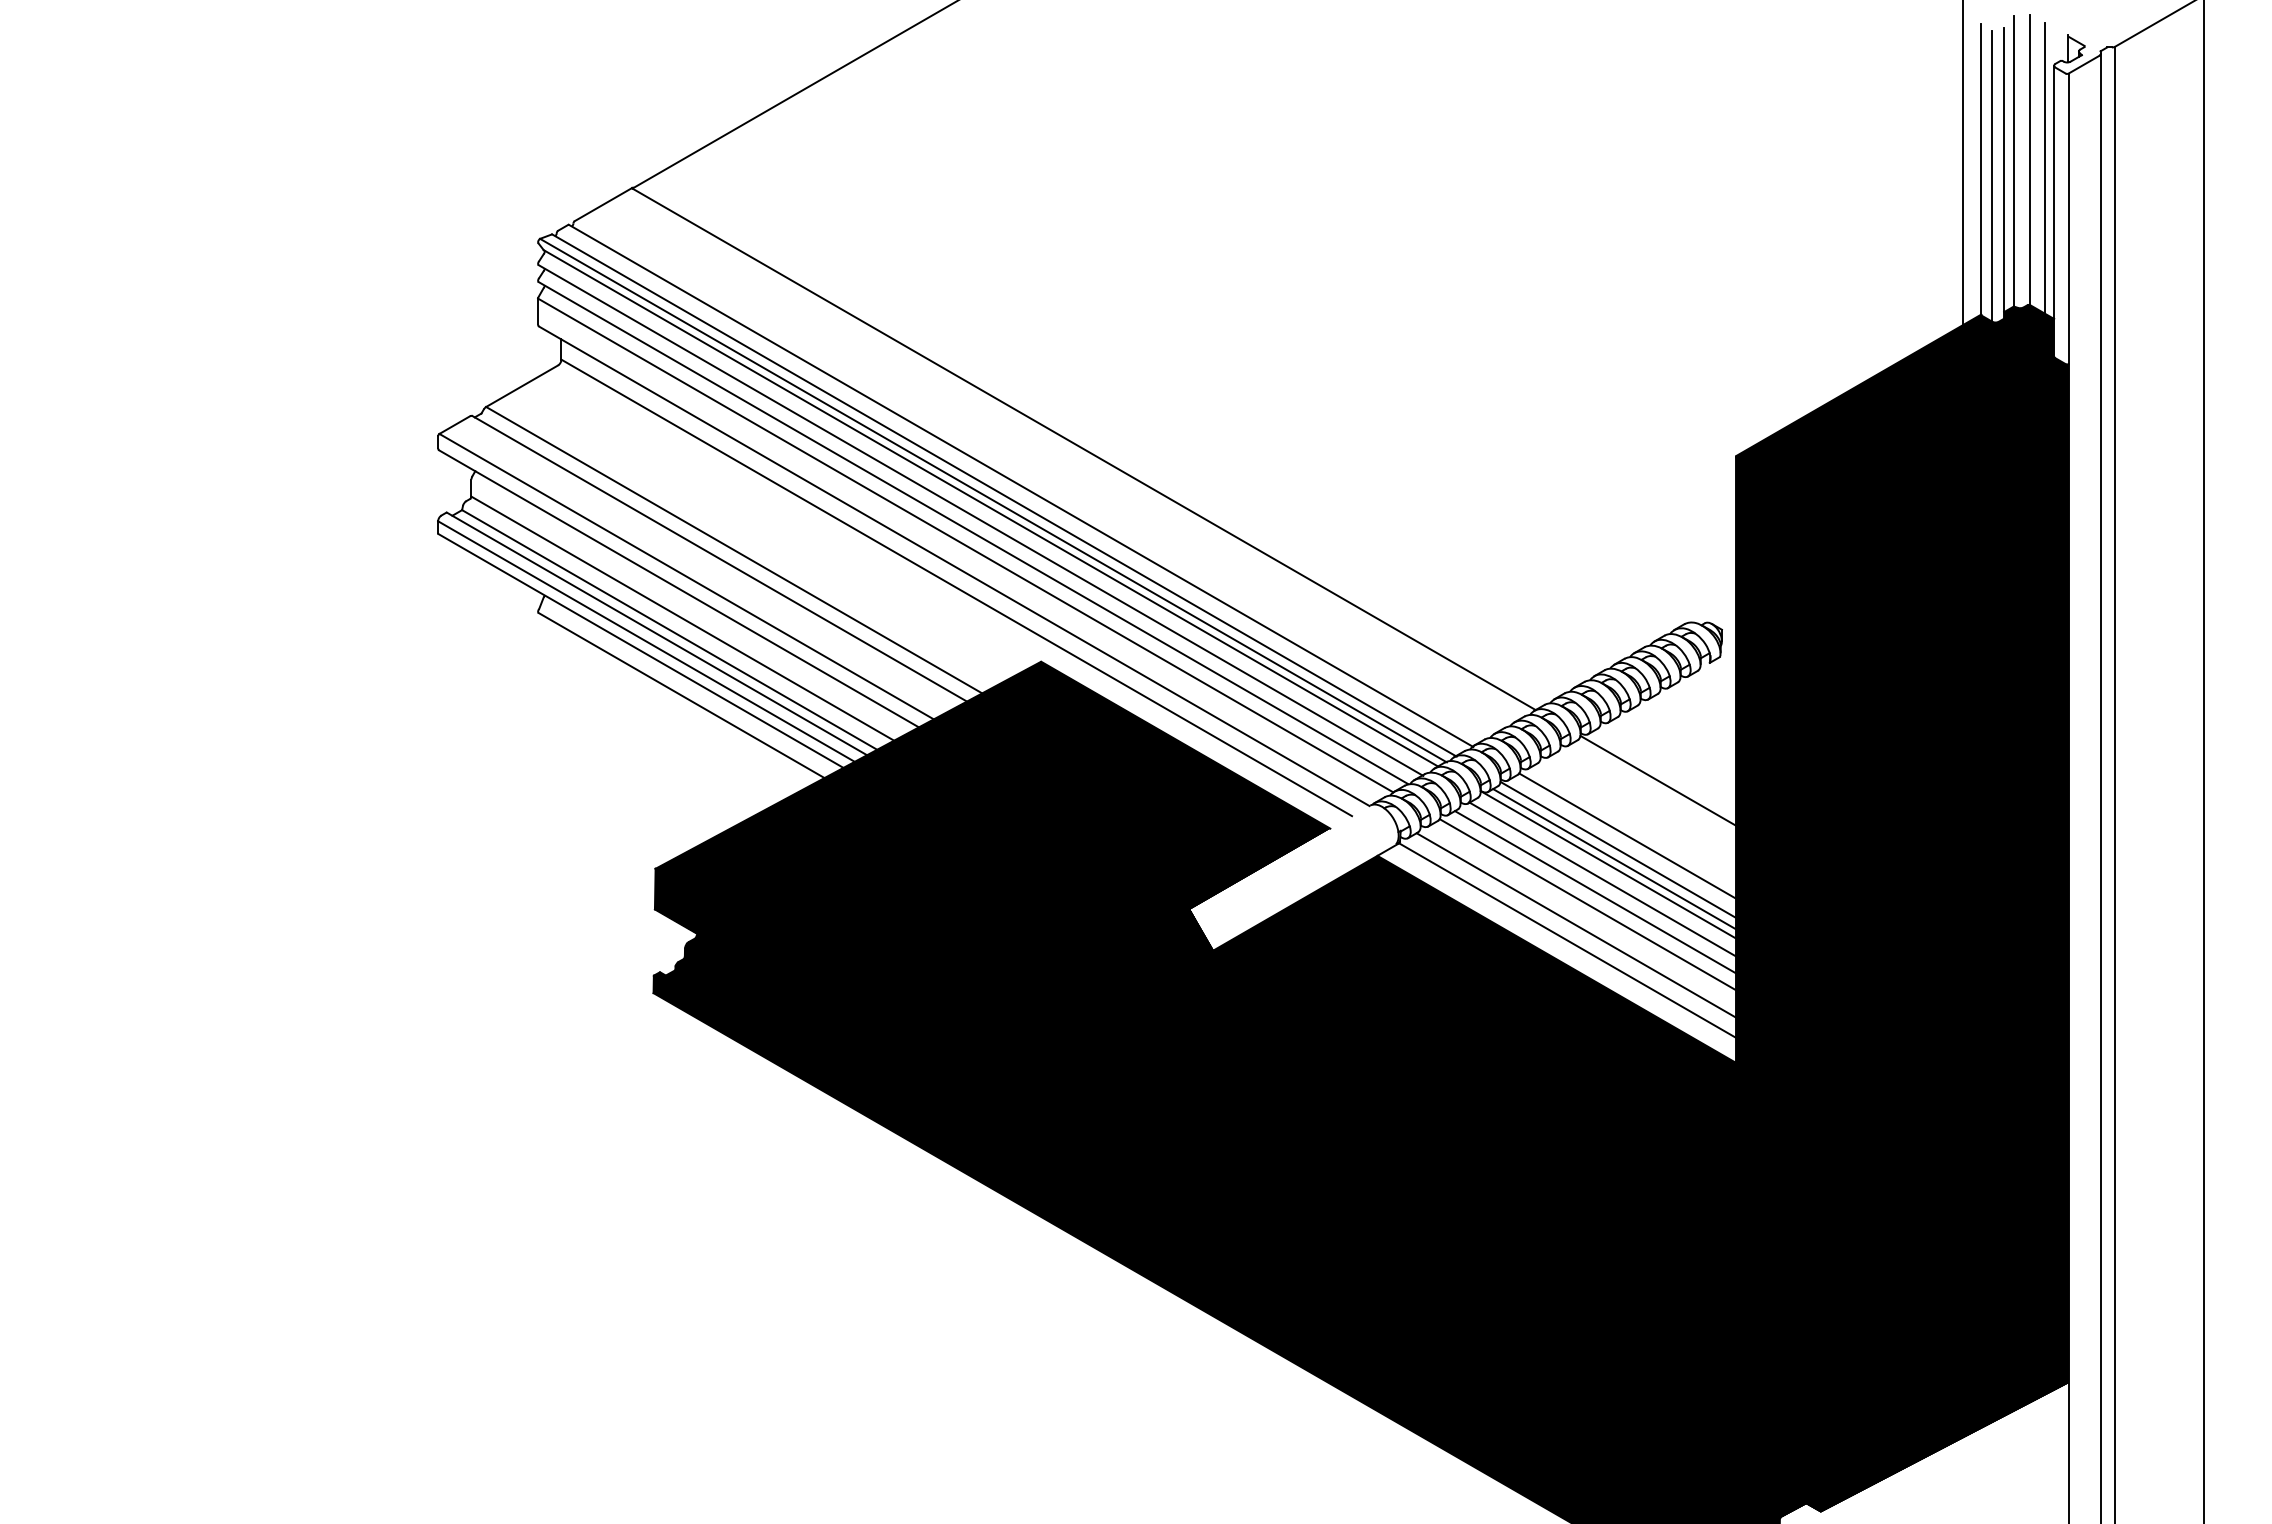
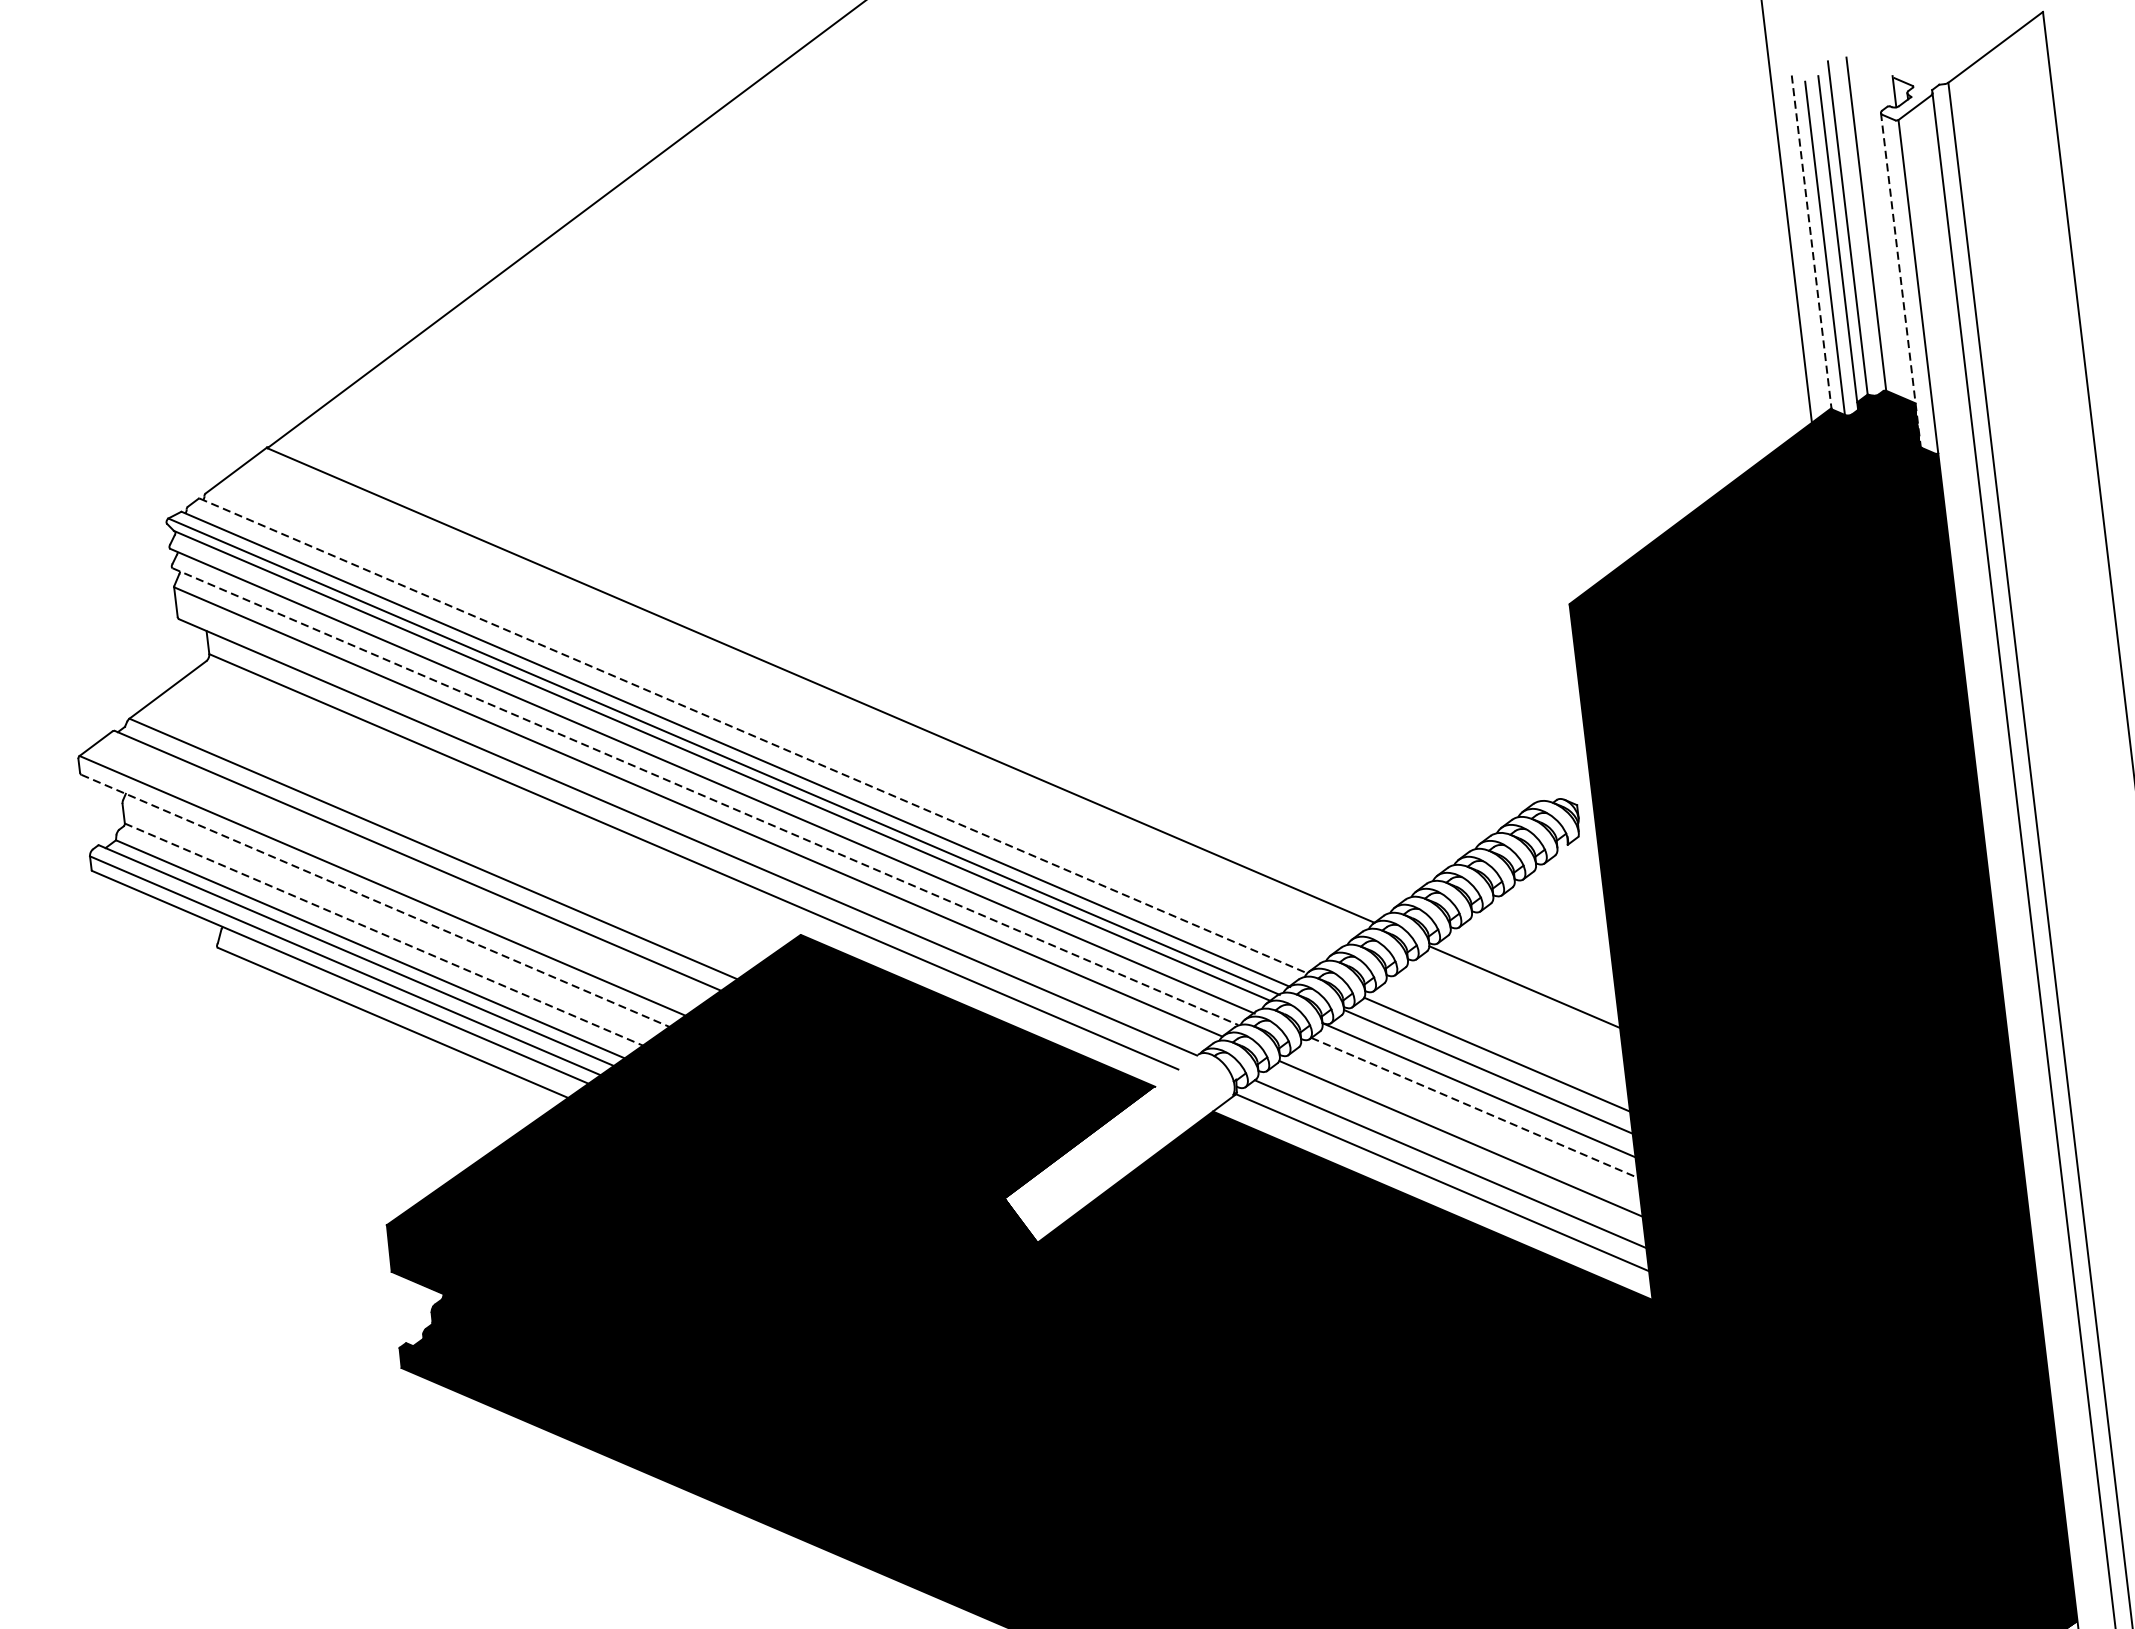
line: (2045, 168) -> (1885, 231), removed
line: (1981, 170) -> (1811, 243), solid -> dashed
line: (2054, 211) -> (1901, 280), solid -> dashed
line: (1021, 486) -> (754, 736), solid -> dashed
line: (973, 533) -> (705, 797), solid -> dashed
line: (679, 589) -> (376, 901), solid -> dashed
line: (683, 618) -> (384, 934), solid -> dashed
line: (1614, 859) -> (1485, 1083), removed
line: (1602, 879) -> (1474, 1107), solid -> dashed
line: (1595, 892) -> (1468, 1123), removed

